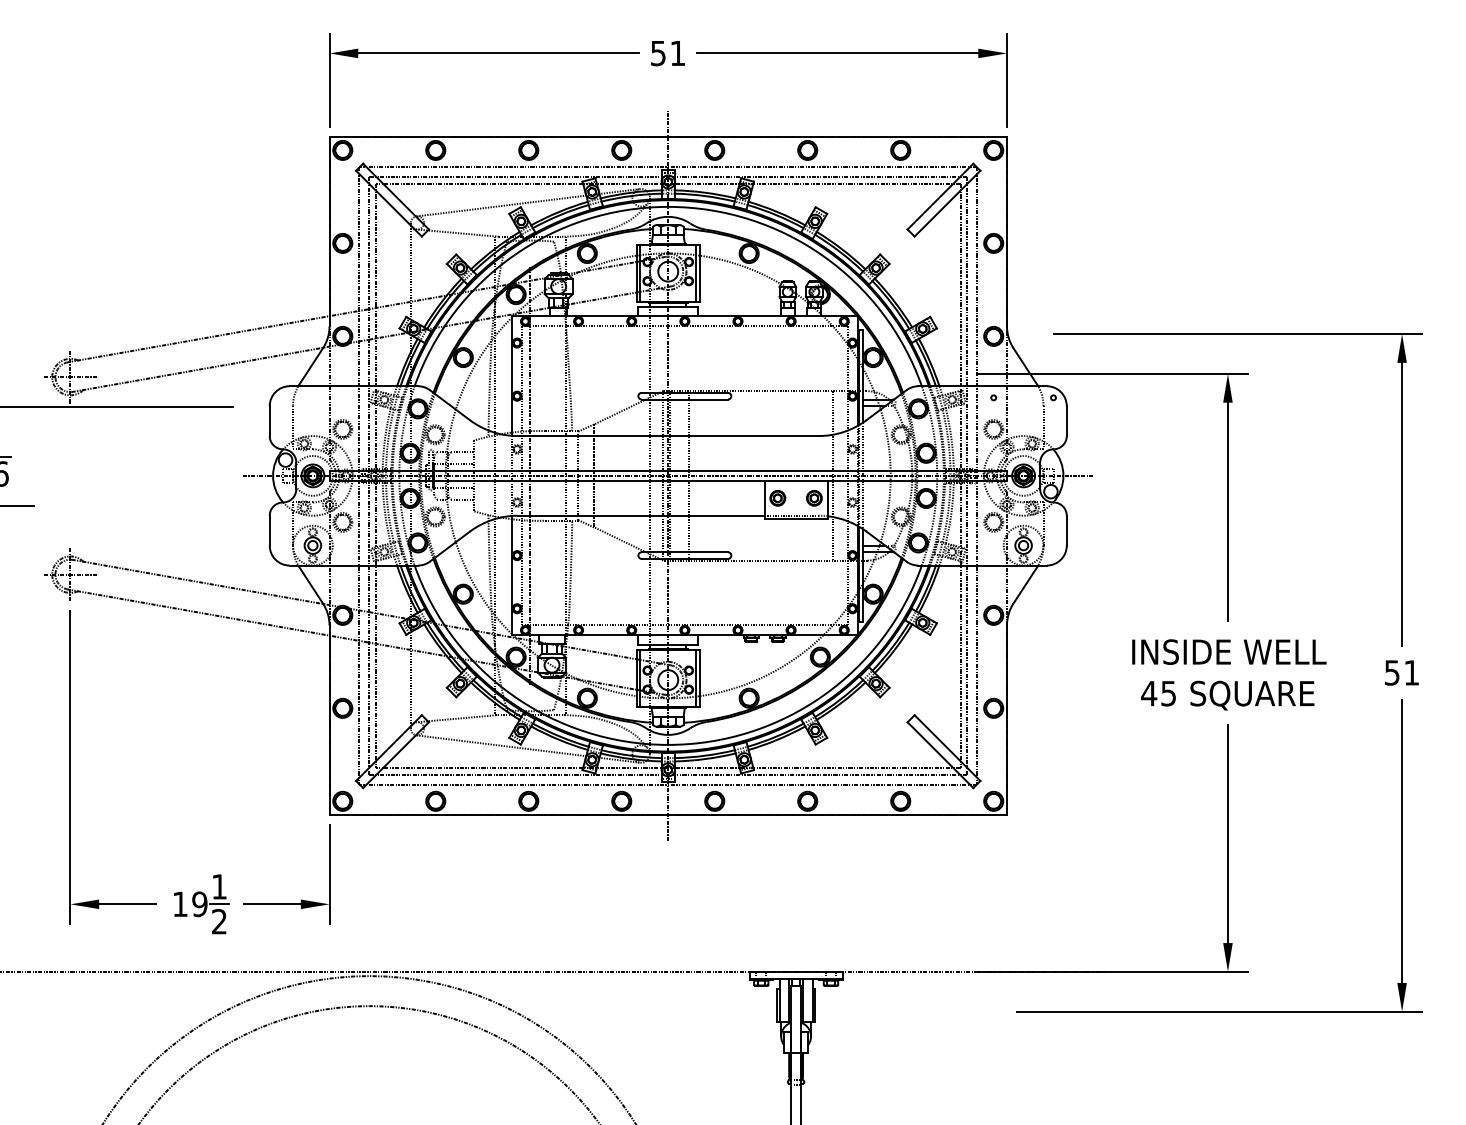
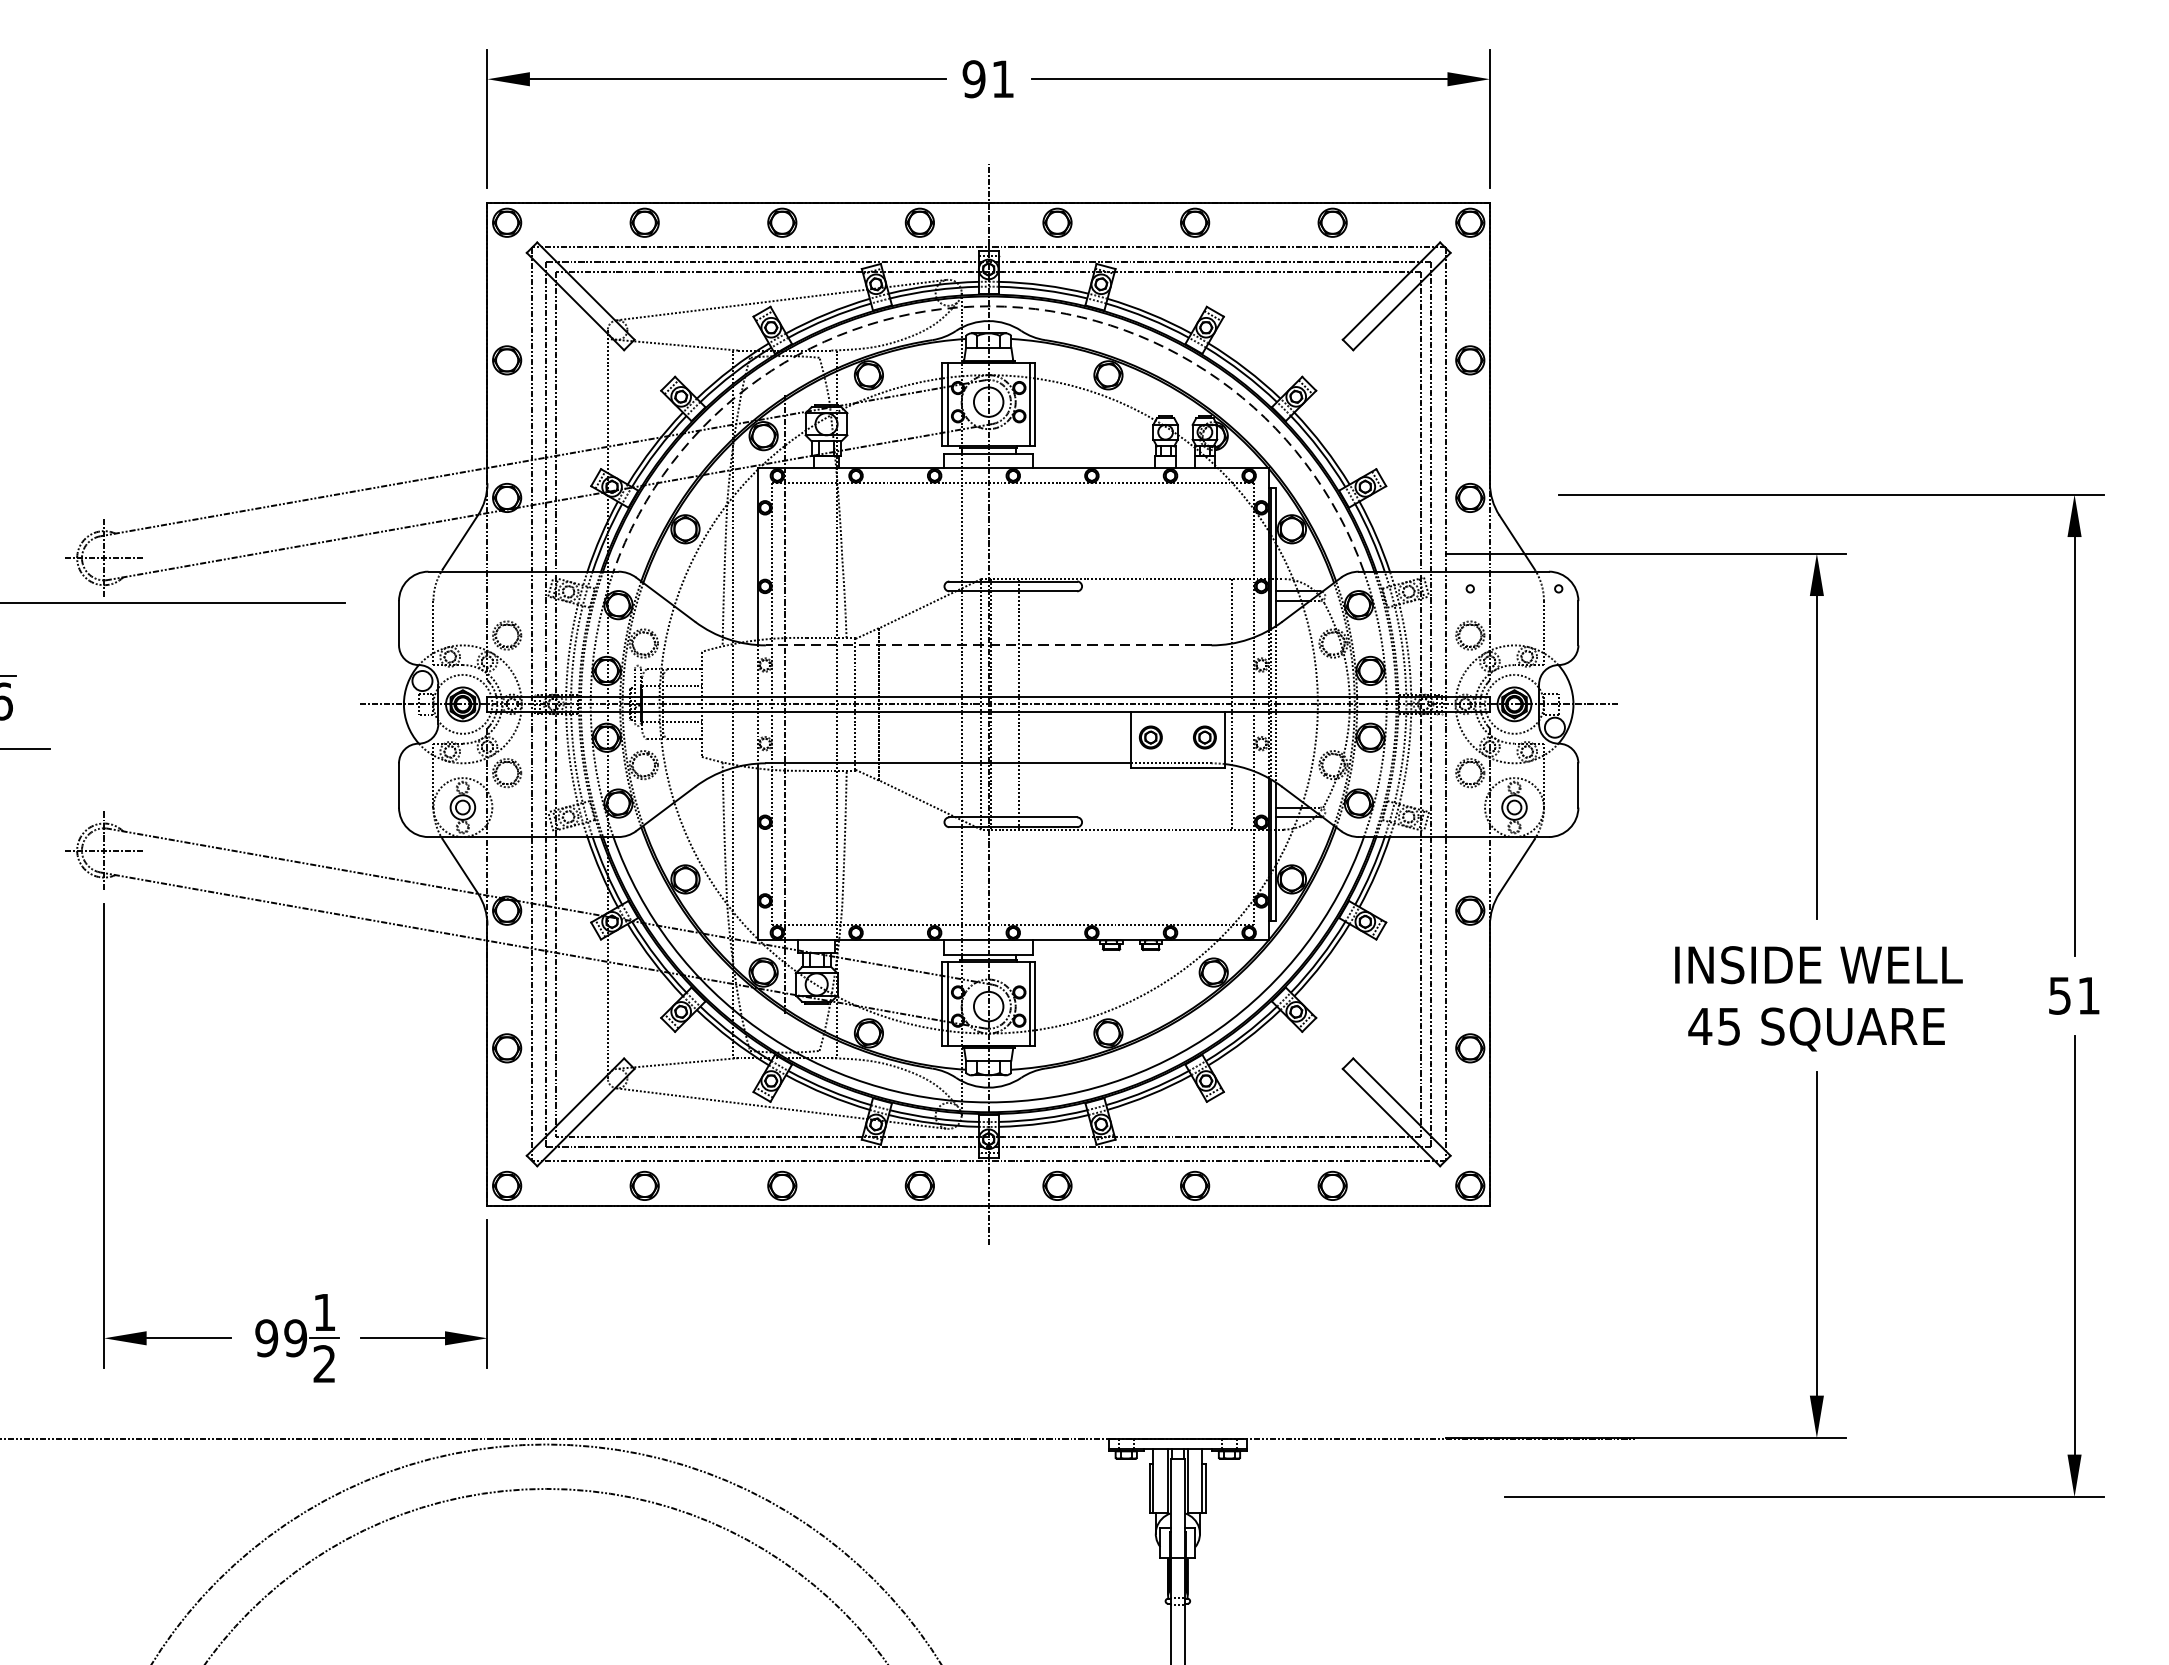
text: (658, 52) -> (974, 77), 51 -> 91
arc: (668, 206) -> (989, 305), solid -> dashed
line: (668, 436) -> (989, 646), solid -> dashed
text: (179, 904) -> (265, 1338), 19 -> 99

